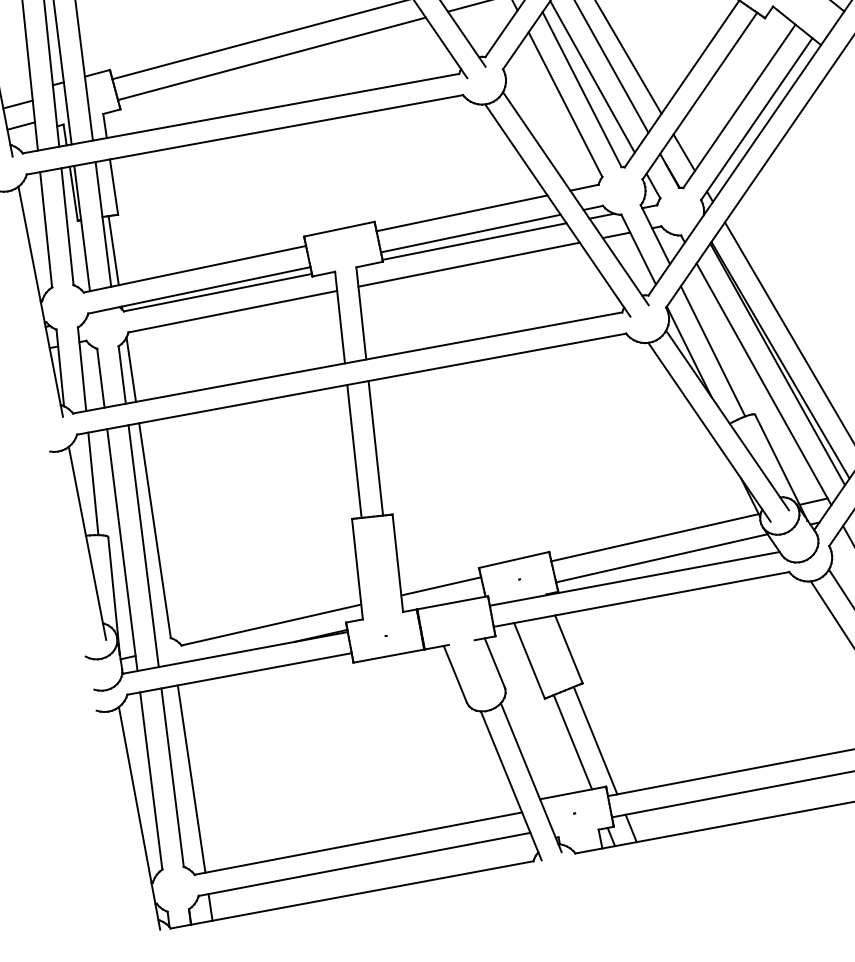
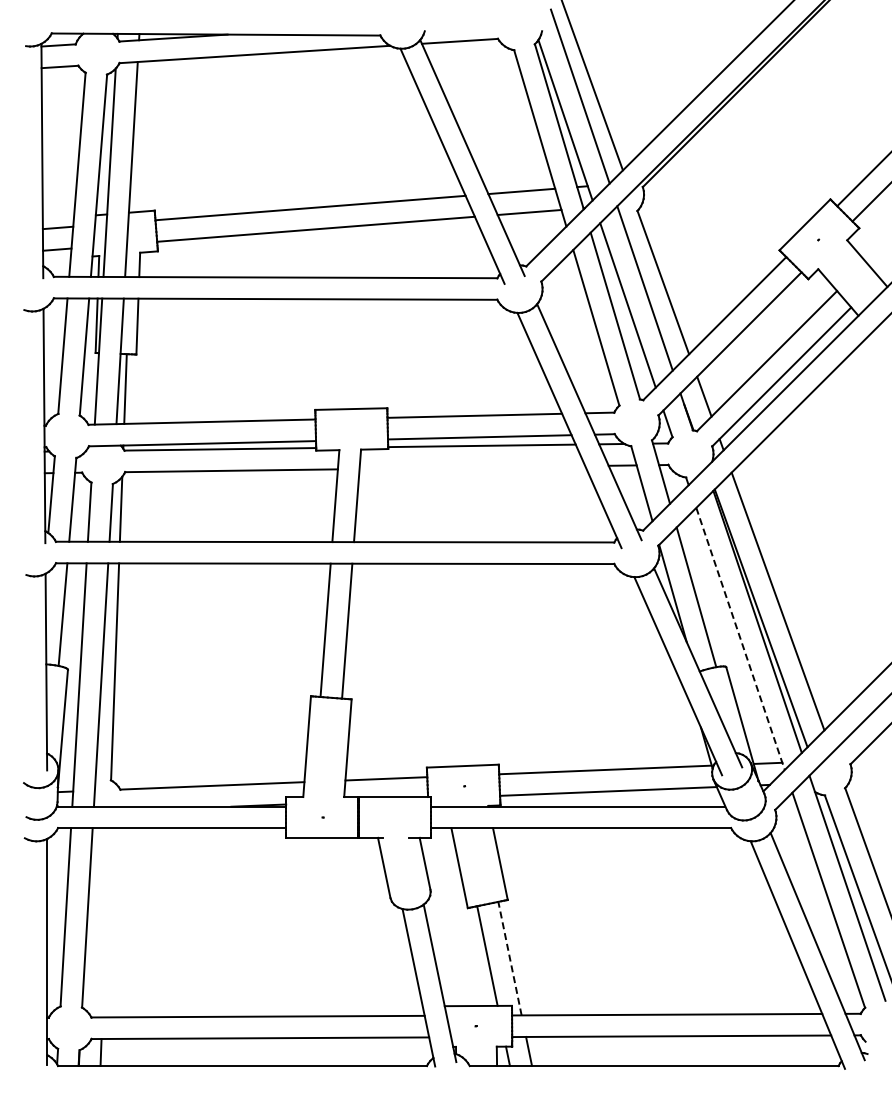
line: (469, 264) -> (472, 467), removed
line: (764, 384) -> (740, 639), solid -> dashed
line: (596, 740) -> (510, 958), solid -> dashed
line: (191, 778) -> (105, 922), removed

